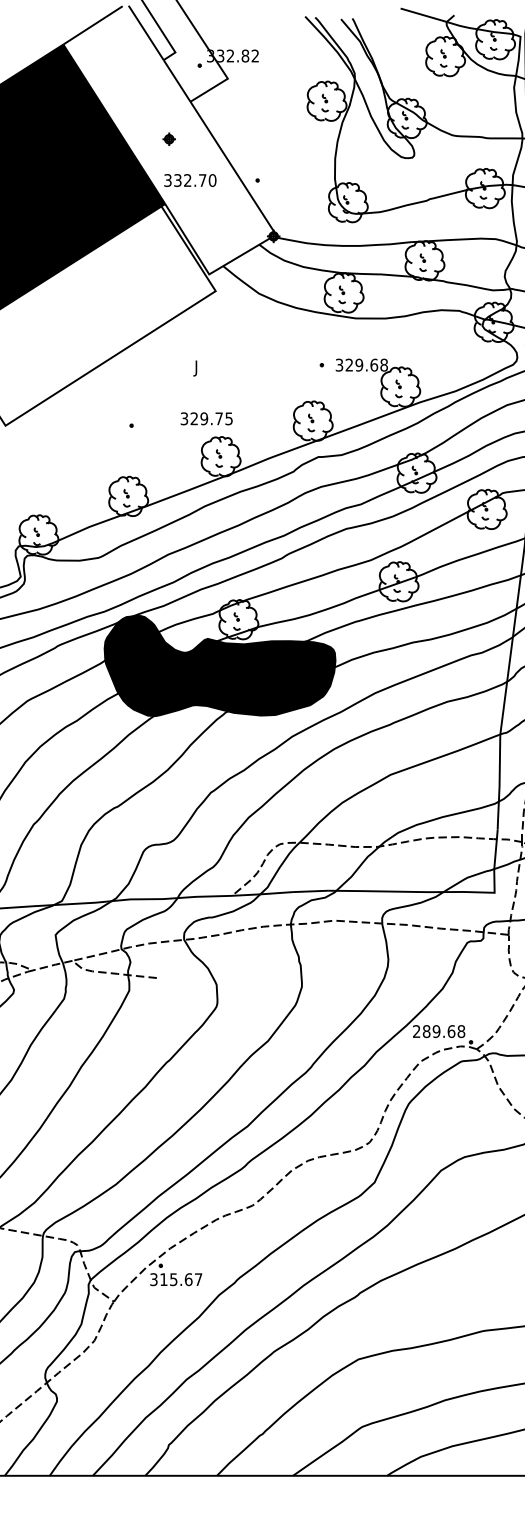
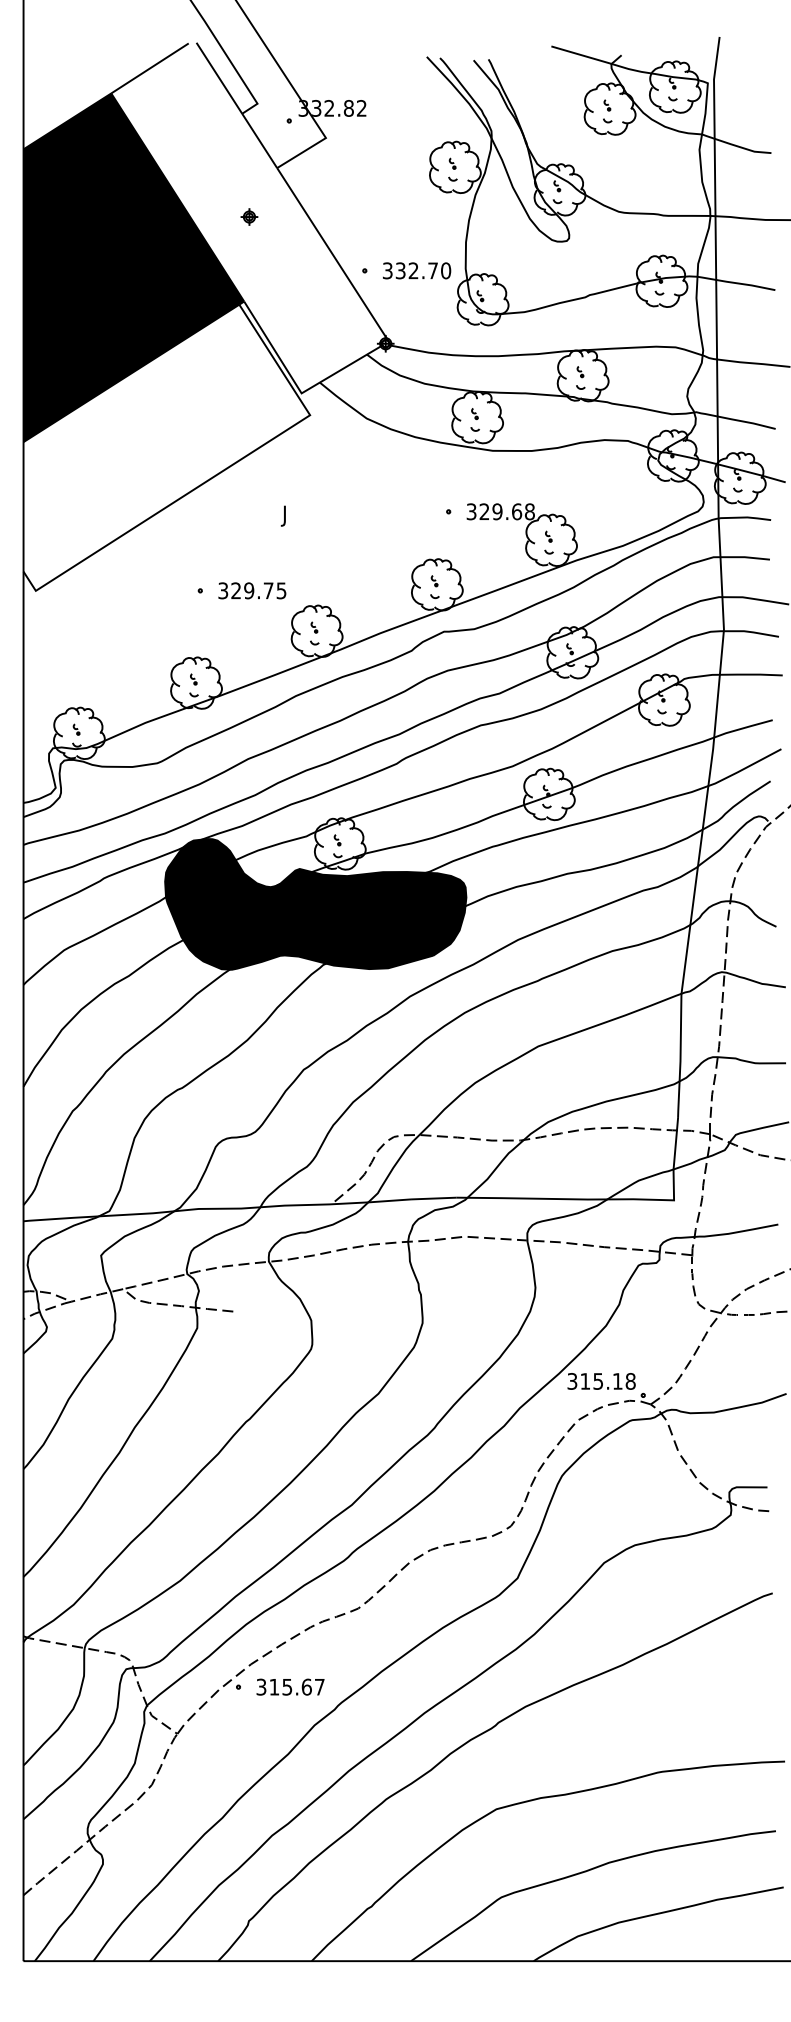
text: (190, 180) -> (417, 270), moved
text: (206, 418) -> (252, 590), moved
text: (433, 1031) -> (594, 1381), 289.68 -> 315.18
text: (176, 1279) -> (290, 1686), moved

